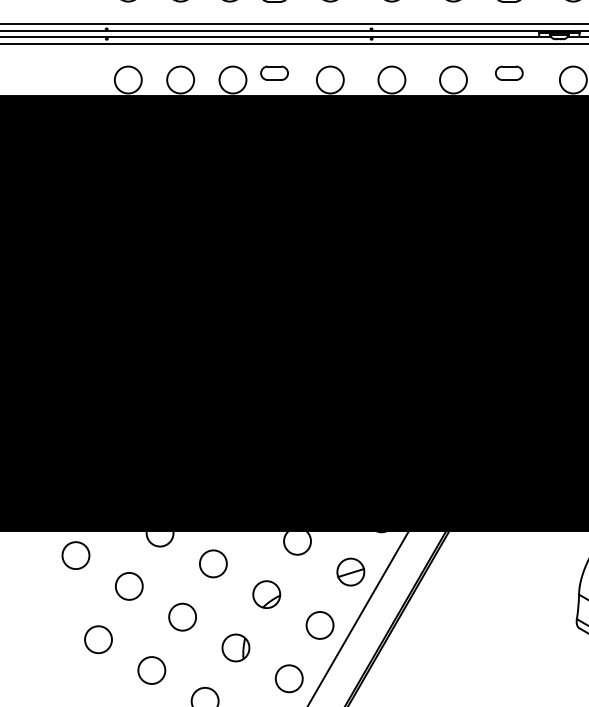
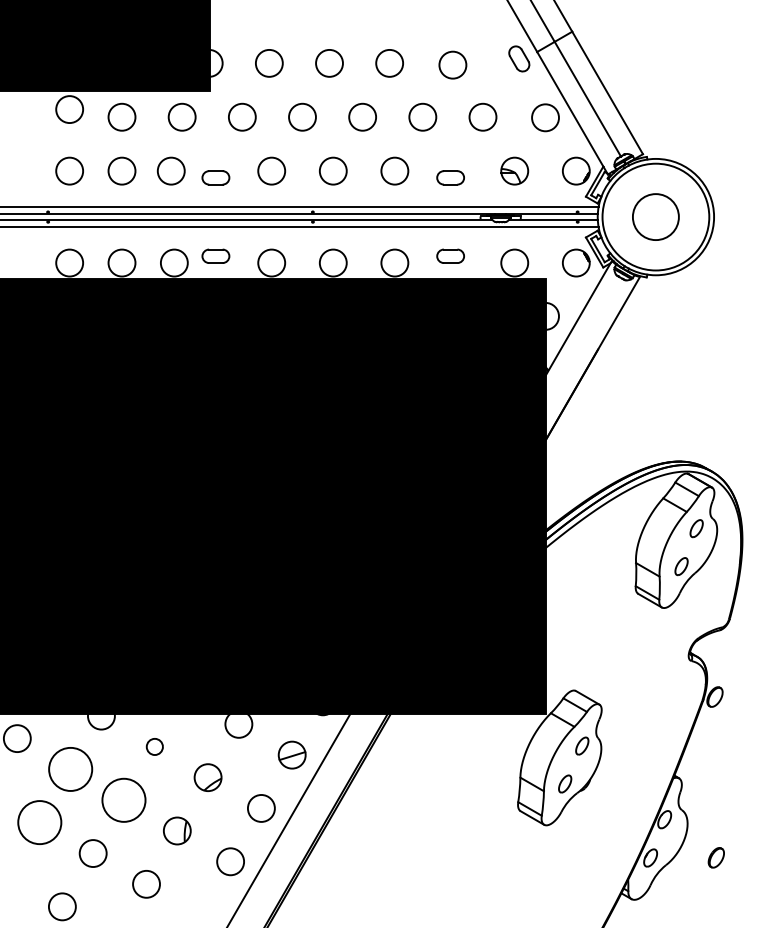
circle: (213, 563) -> (154, 746), size x0.6
circle: (129, 585) -> (70, 768), size x1.6
circle: (182, 616) -> (123, 799), size x1.6
circle: (98, 639) -> (39, 822), size x1.6

